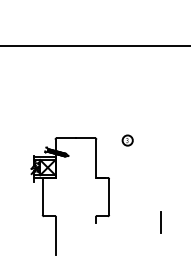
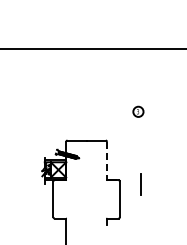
part: (127, 140) -> (138, 111), moved
line: (96, 159) -> (107, 161), solid -> dashed
line: (160, 222) -> (140, 184), moved

